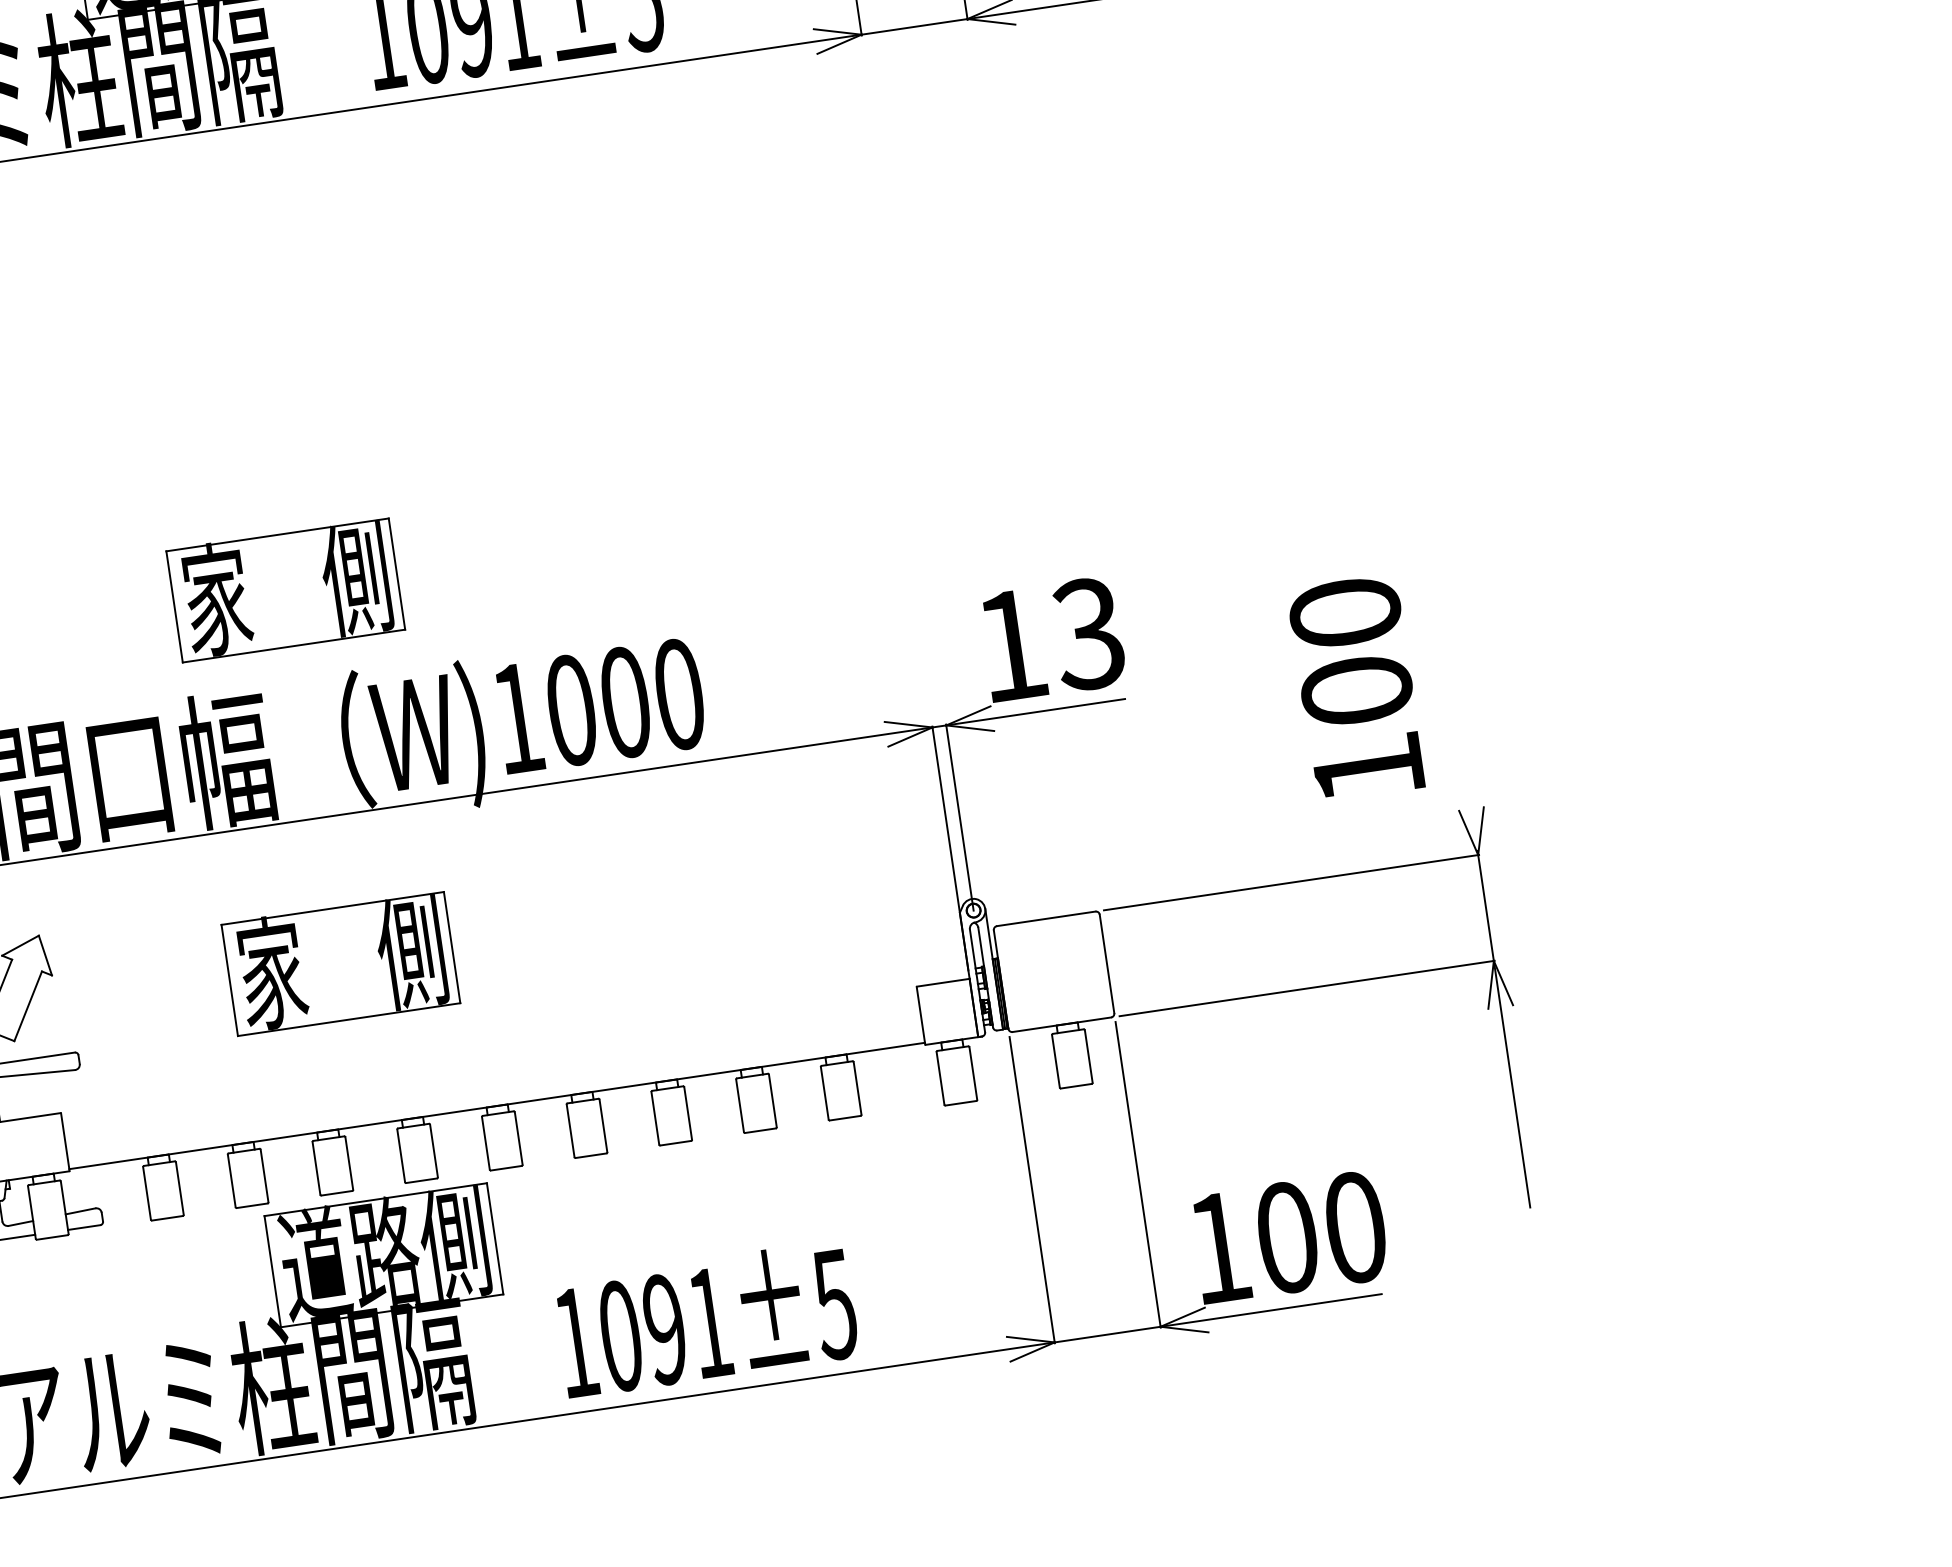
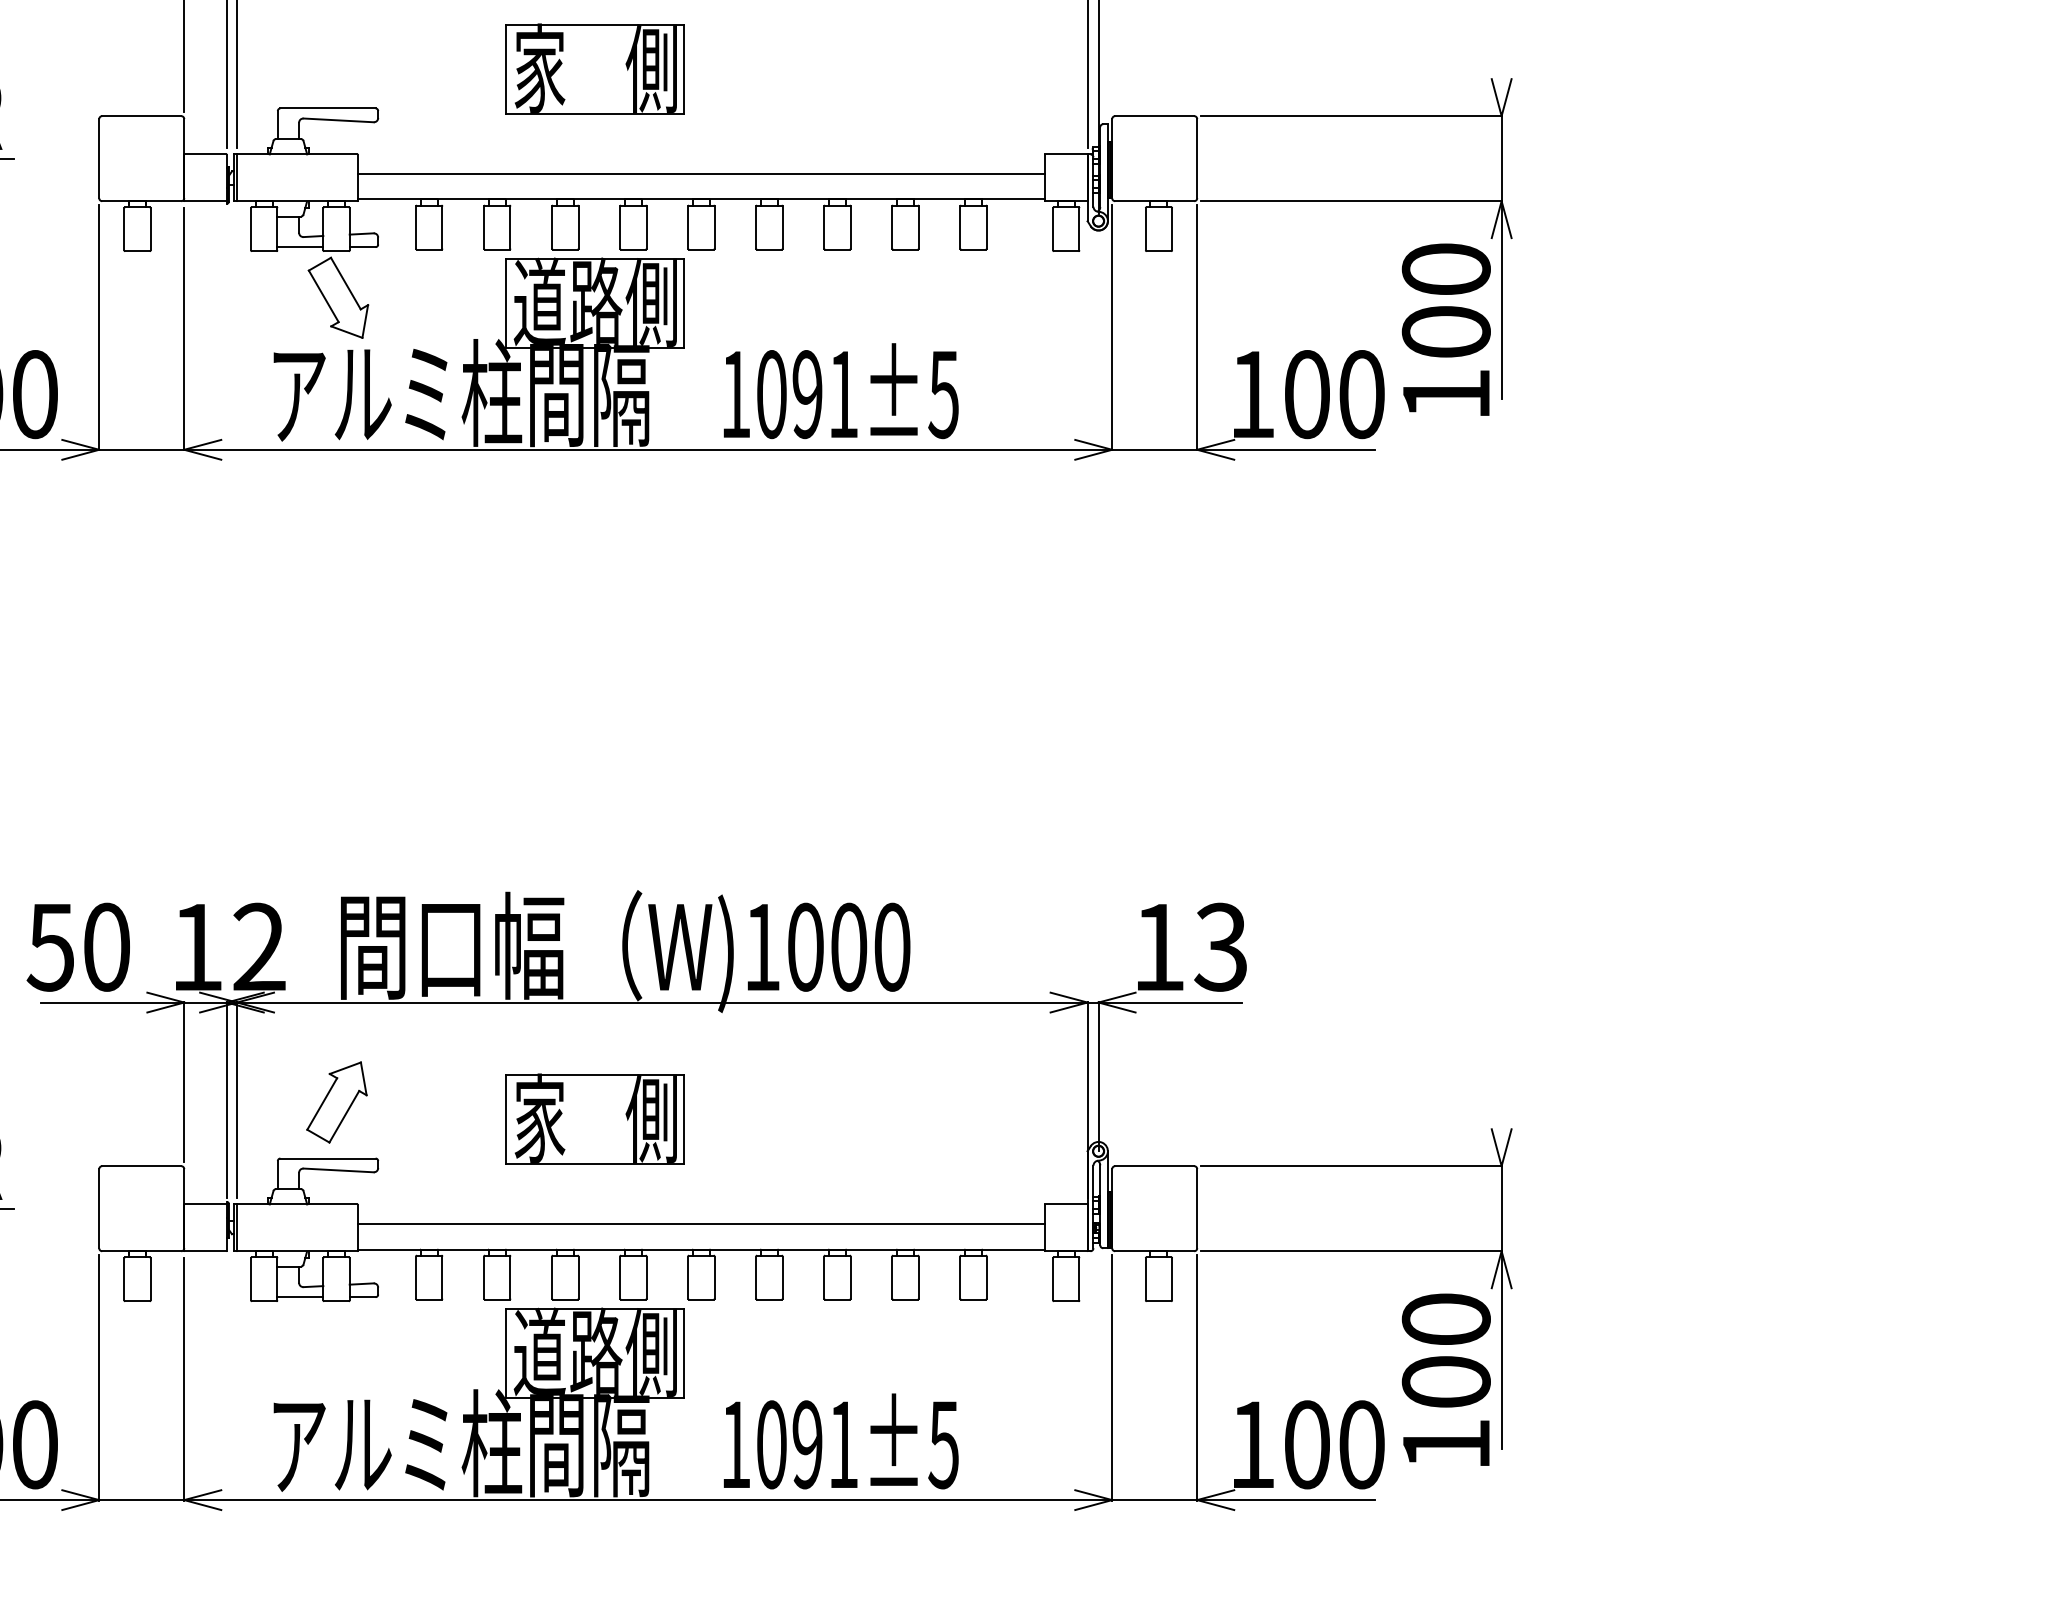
part: (284, 588) -> (594, 818), removed
text: (1355, 687) -> (1445, 1379), moved
line: (492, 1074) -> (701, 1224), added

